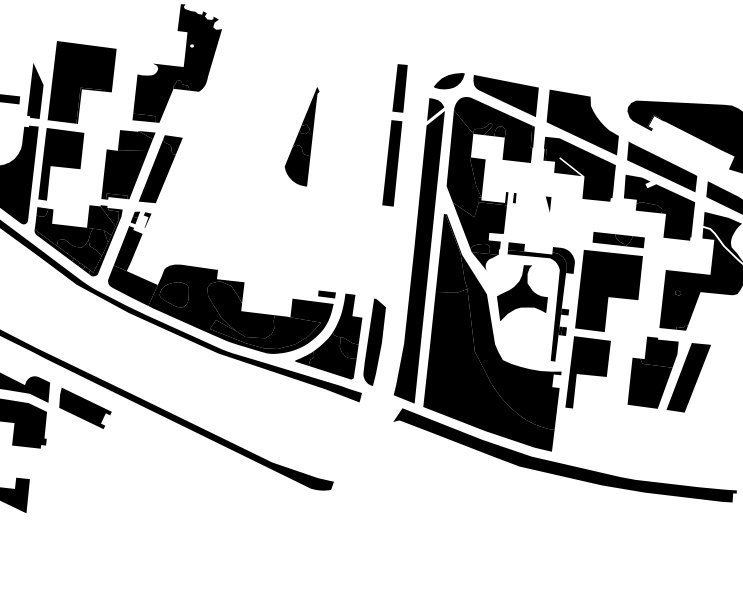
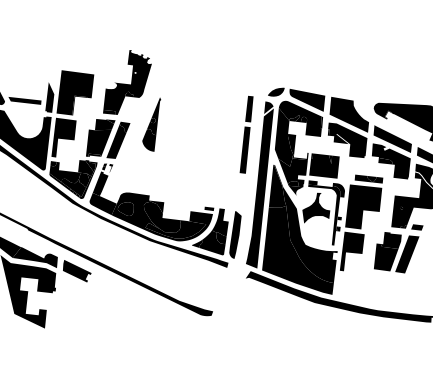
part: (394, 134) -> (246, 134), moved
part: (301, 136) -> (151, 124), moved
fill: (537, 215) -> (324, 165), added
fill: (707, 328) -> (417, 227), added

